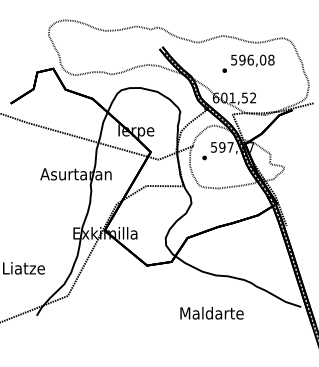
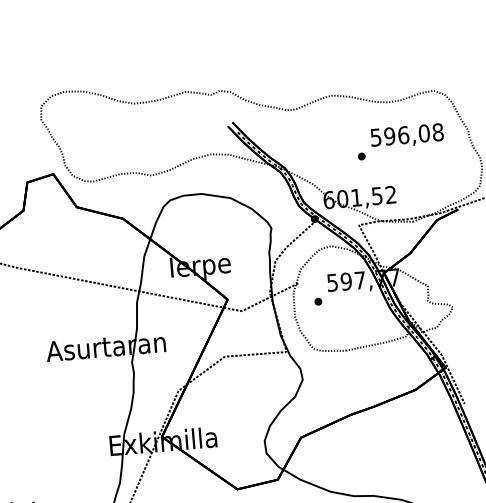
text: (248, 63) -> (400, 141), moved

